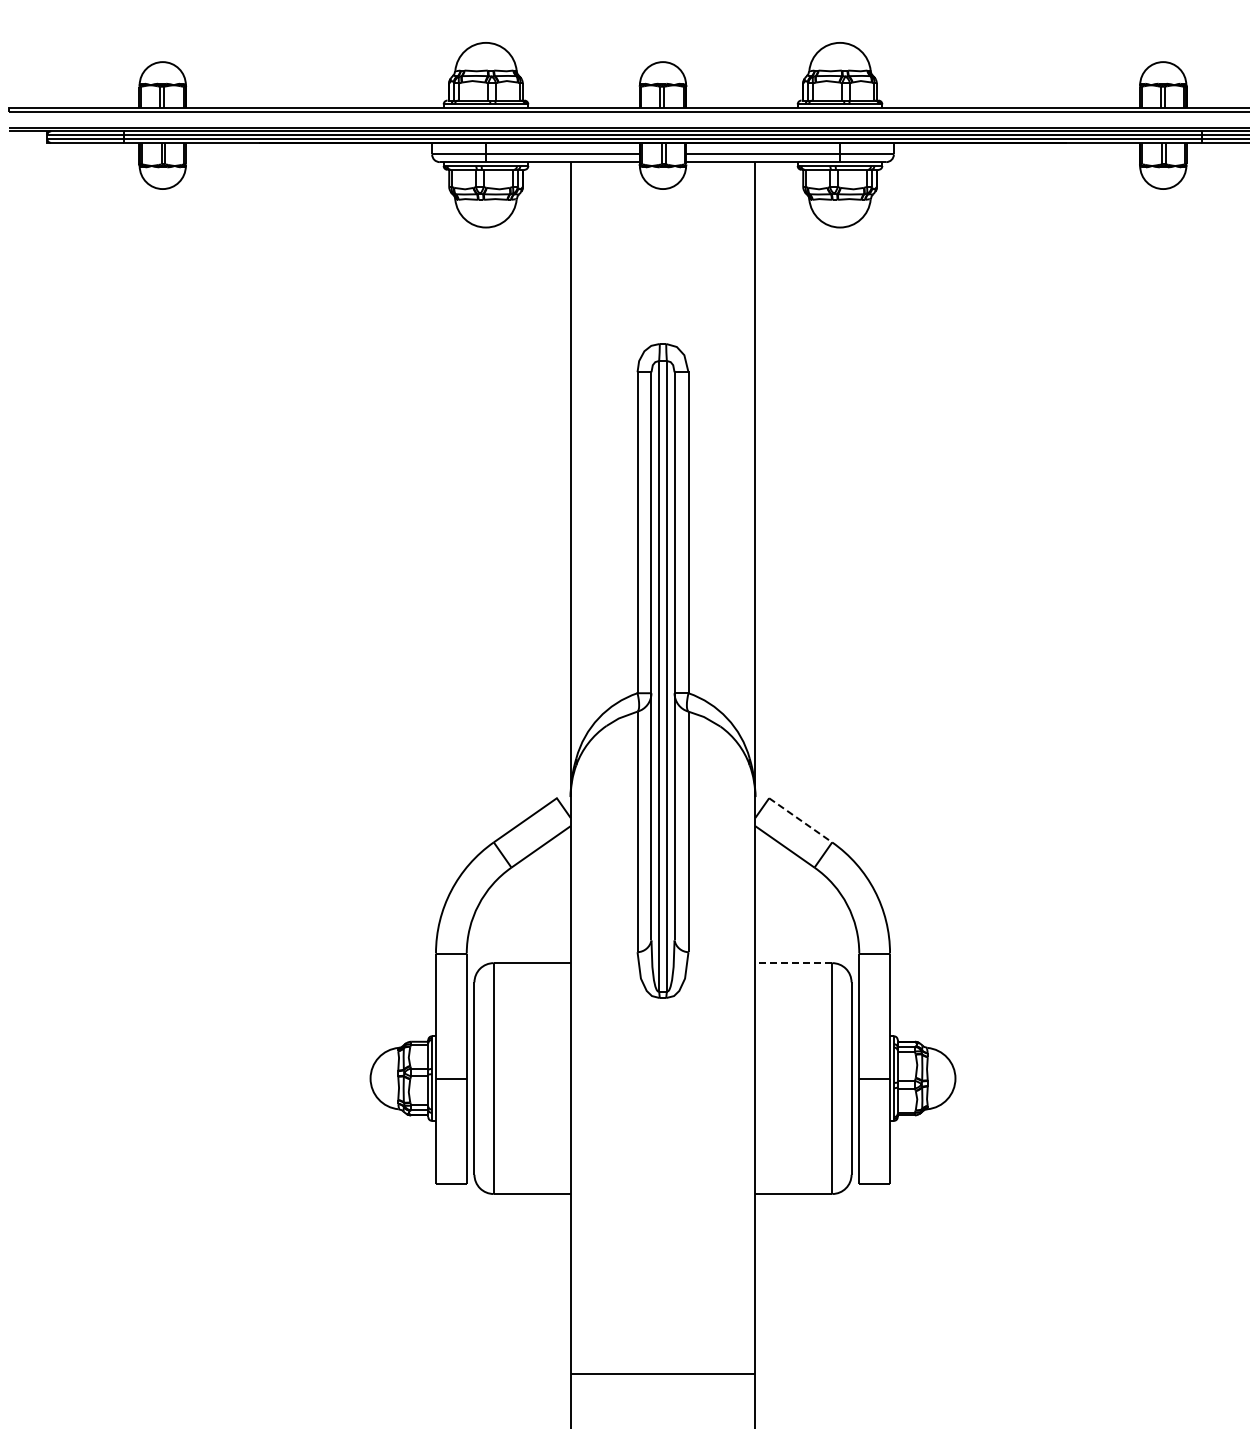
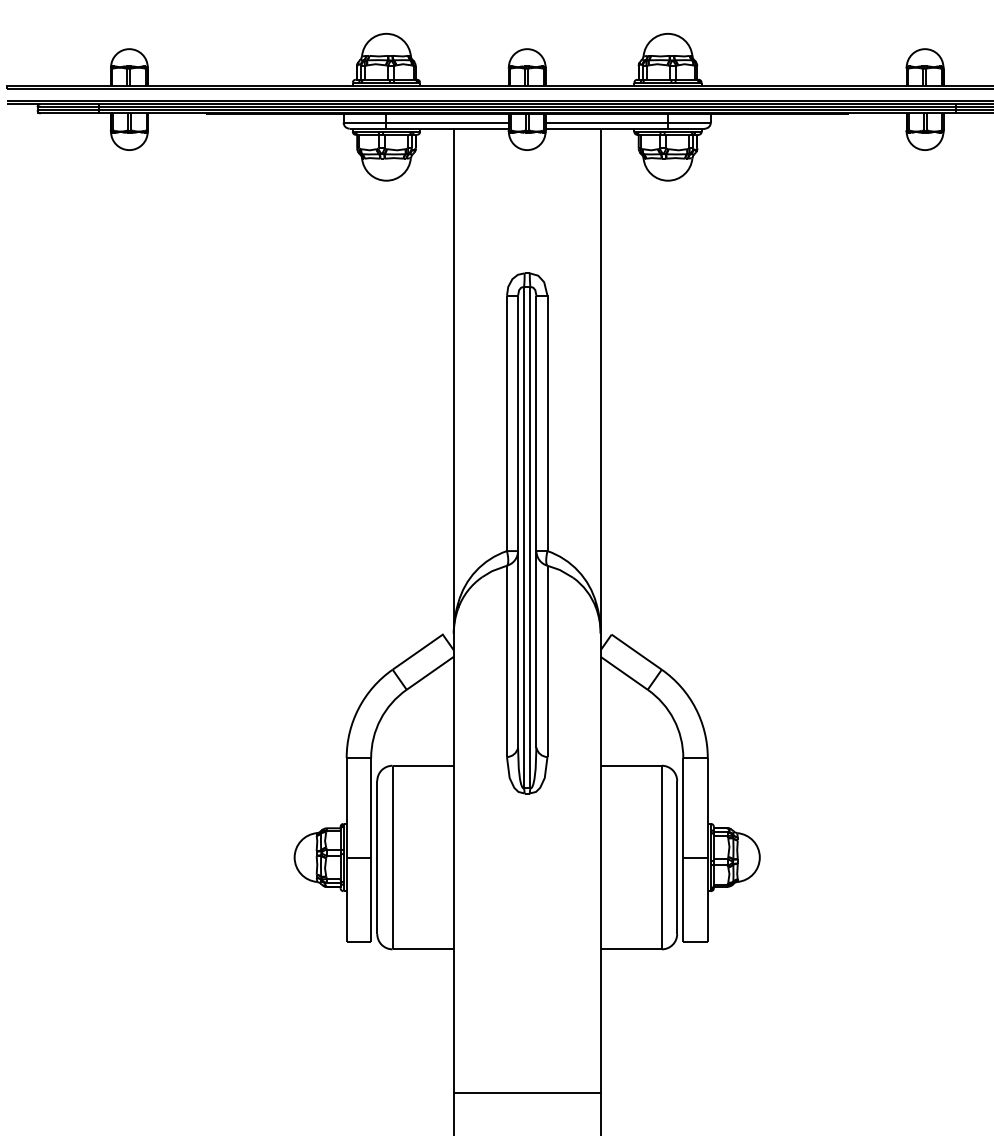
line: (801, 820) -> (637, 652), dashed -> solid
line: (793, 963) -> (631, 766), dashed -> solid

